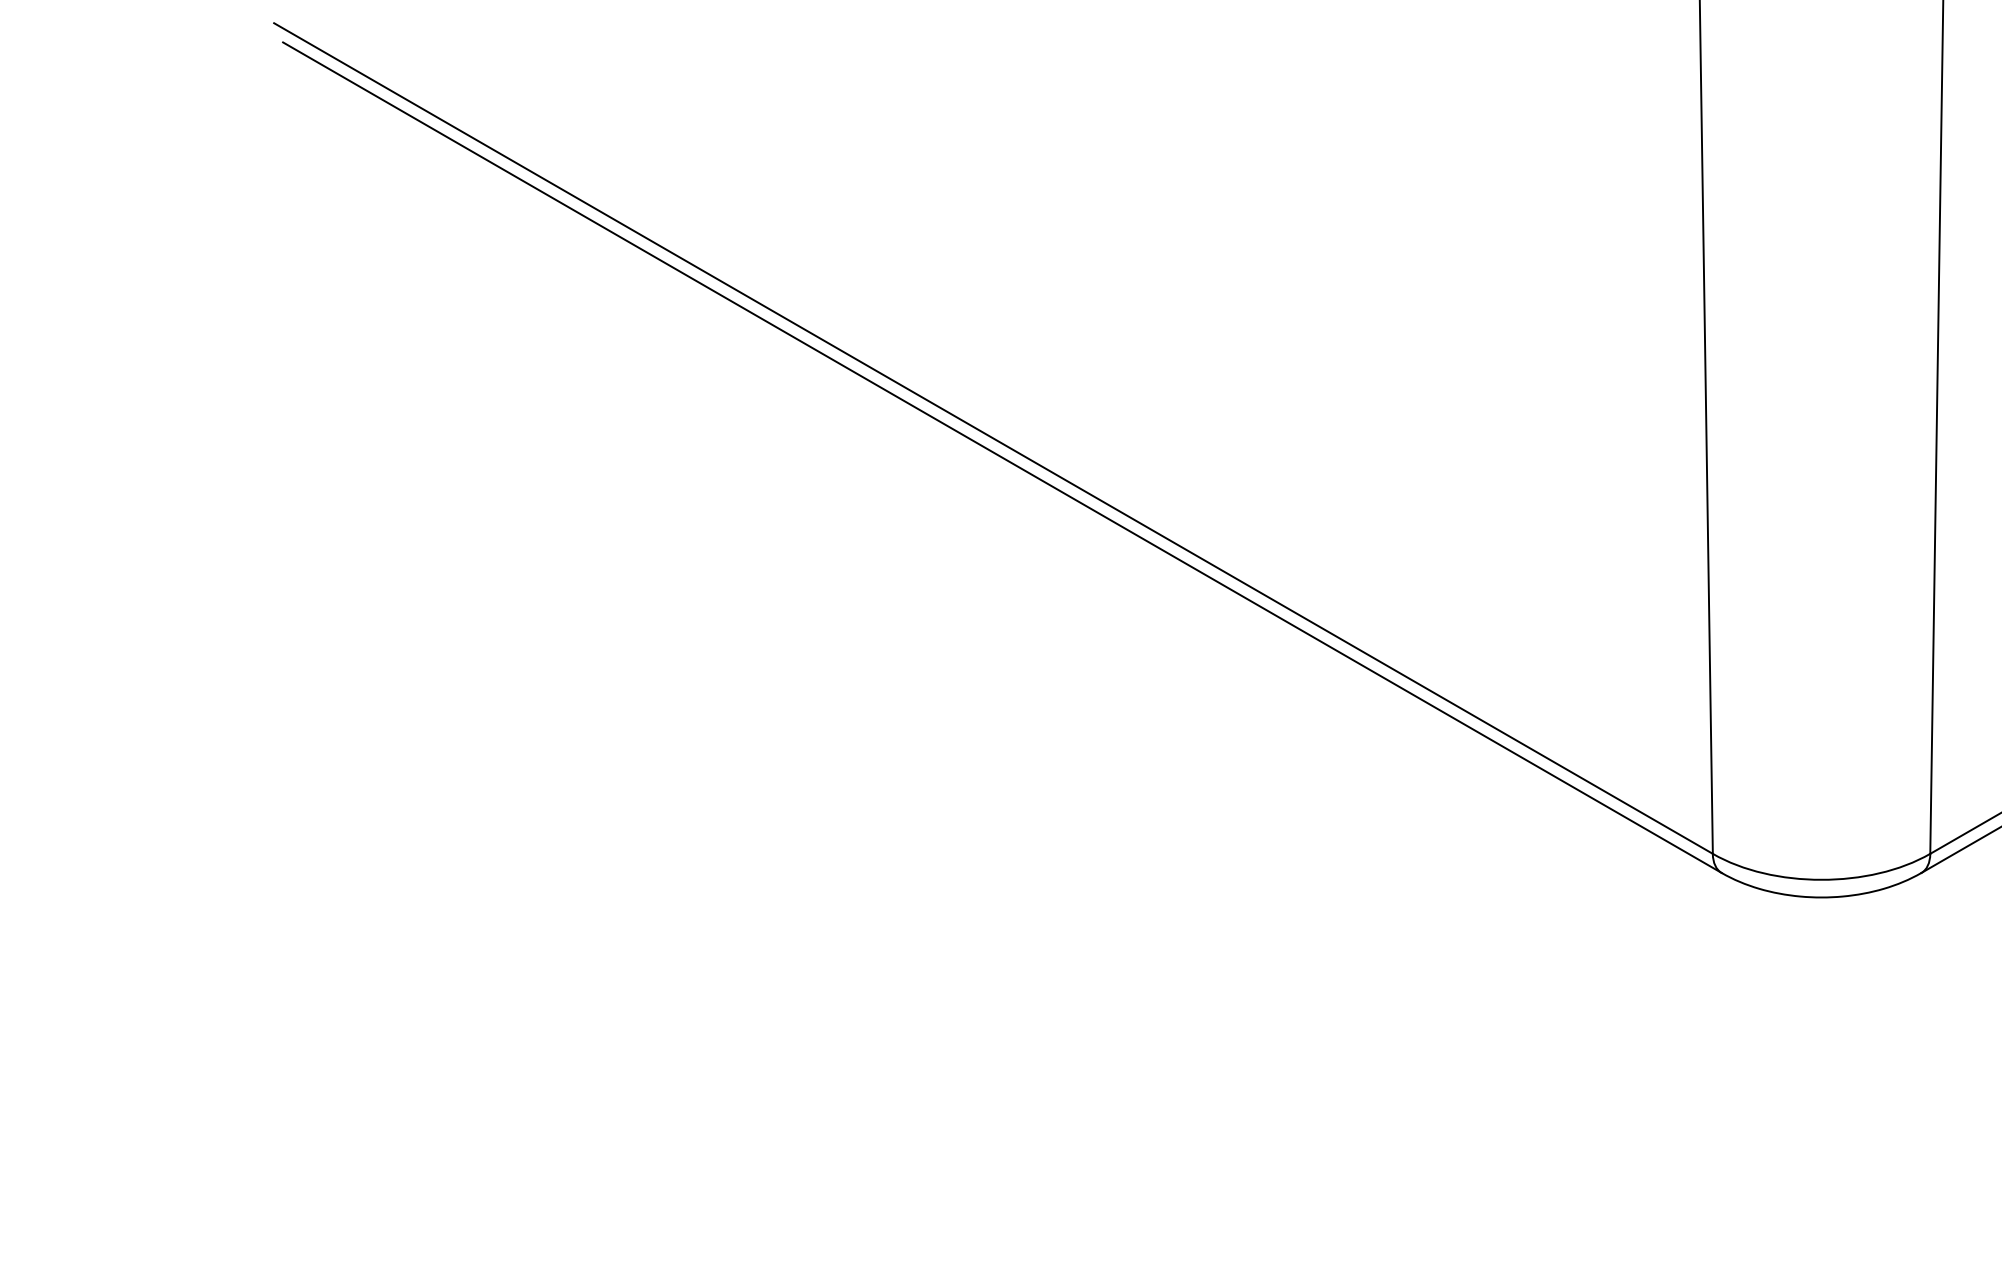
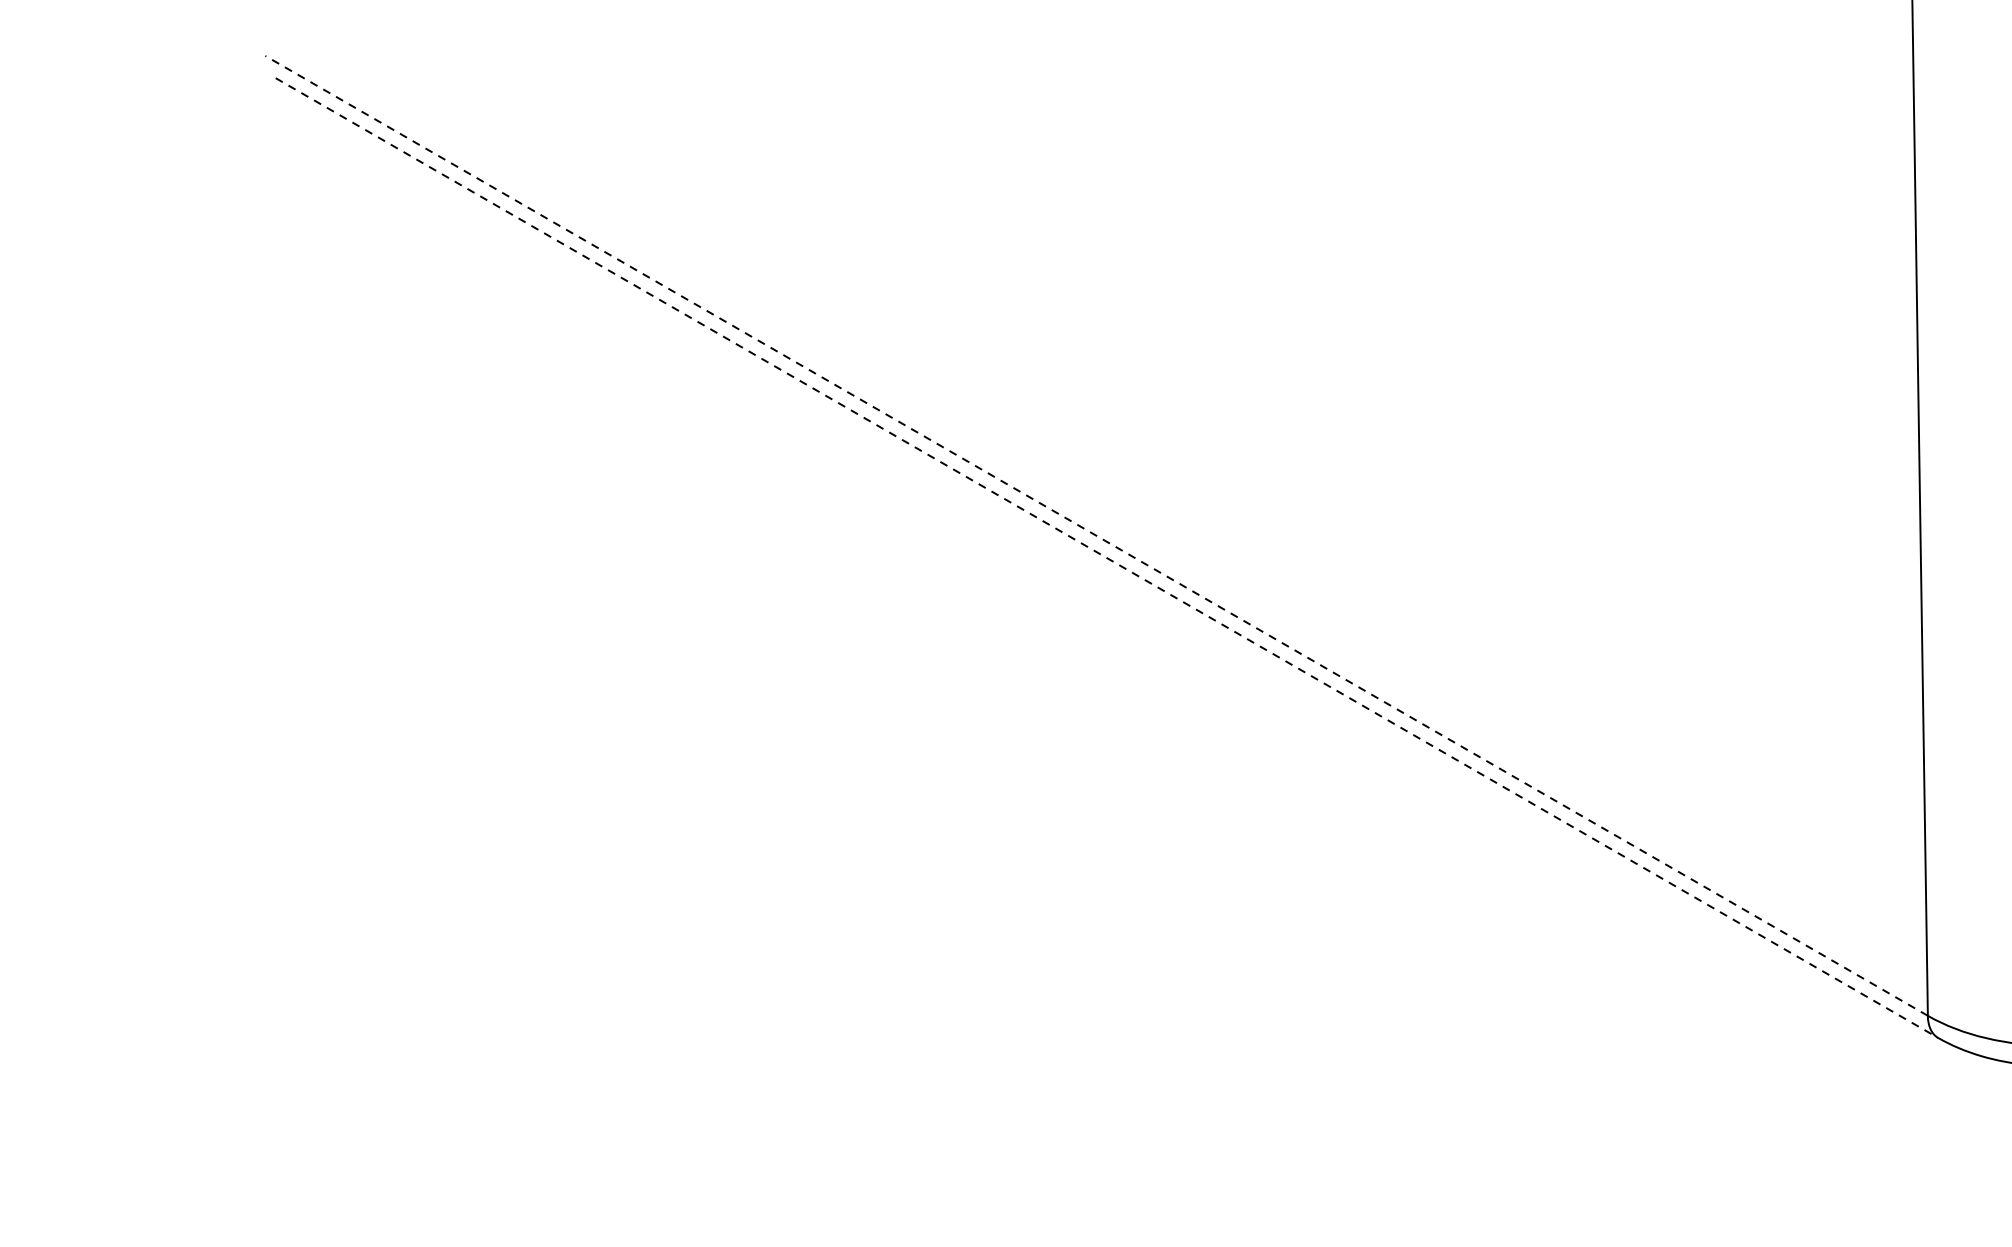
line: (993, 438) -> (1096, 535), solid -> dashed
line: (1002, 457) -> (1107, 557), solid -> dashed

